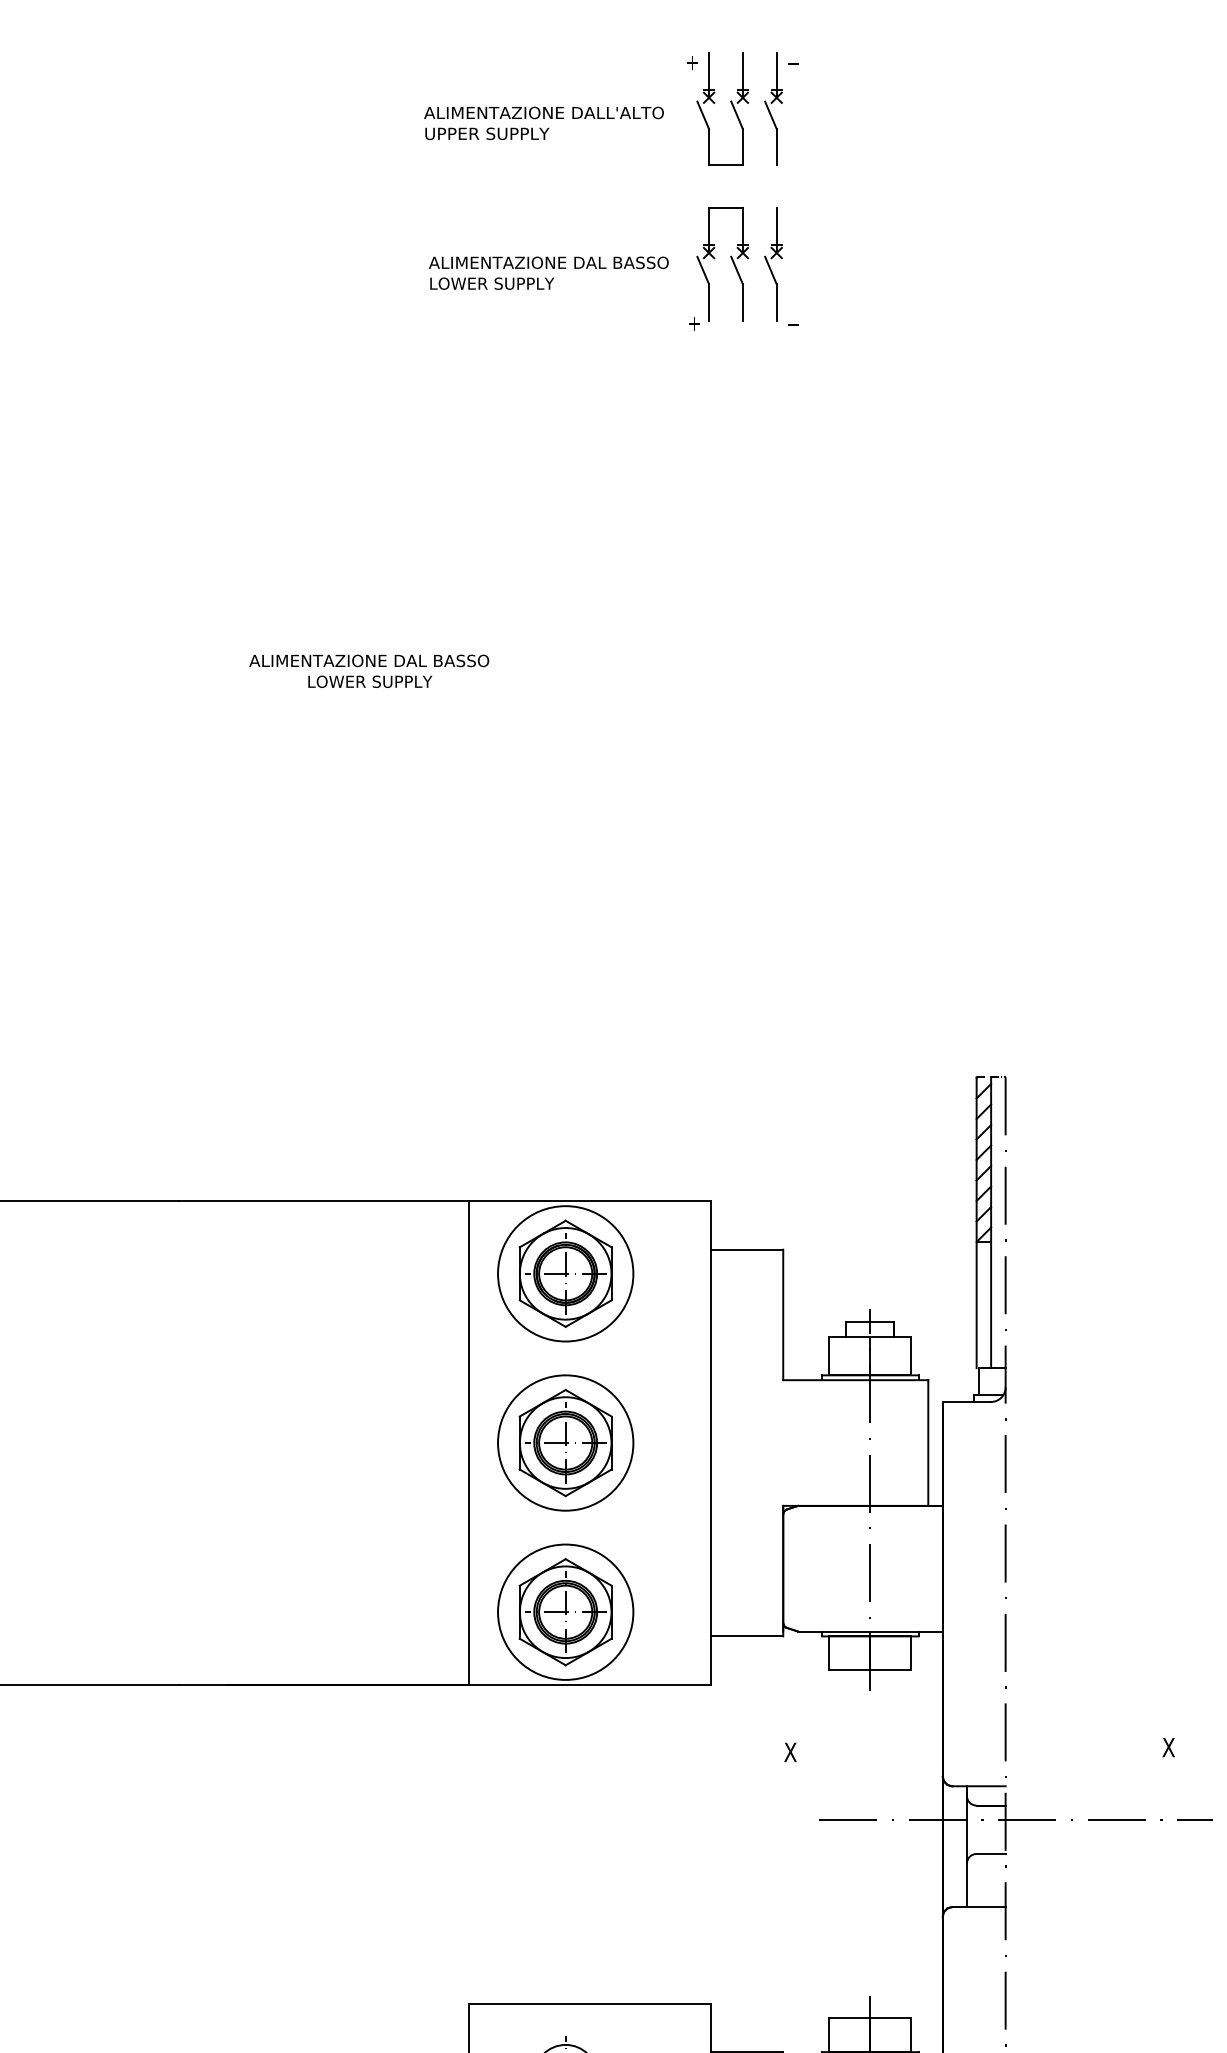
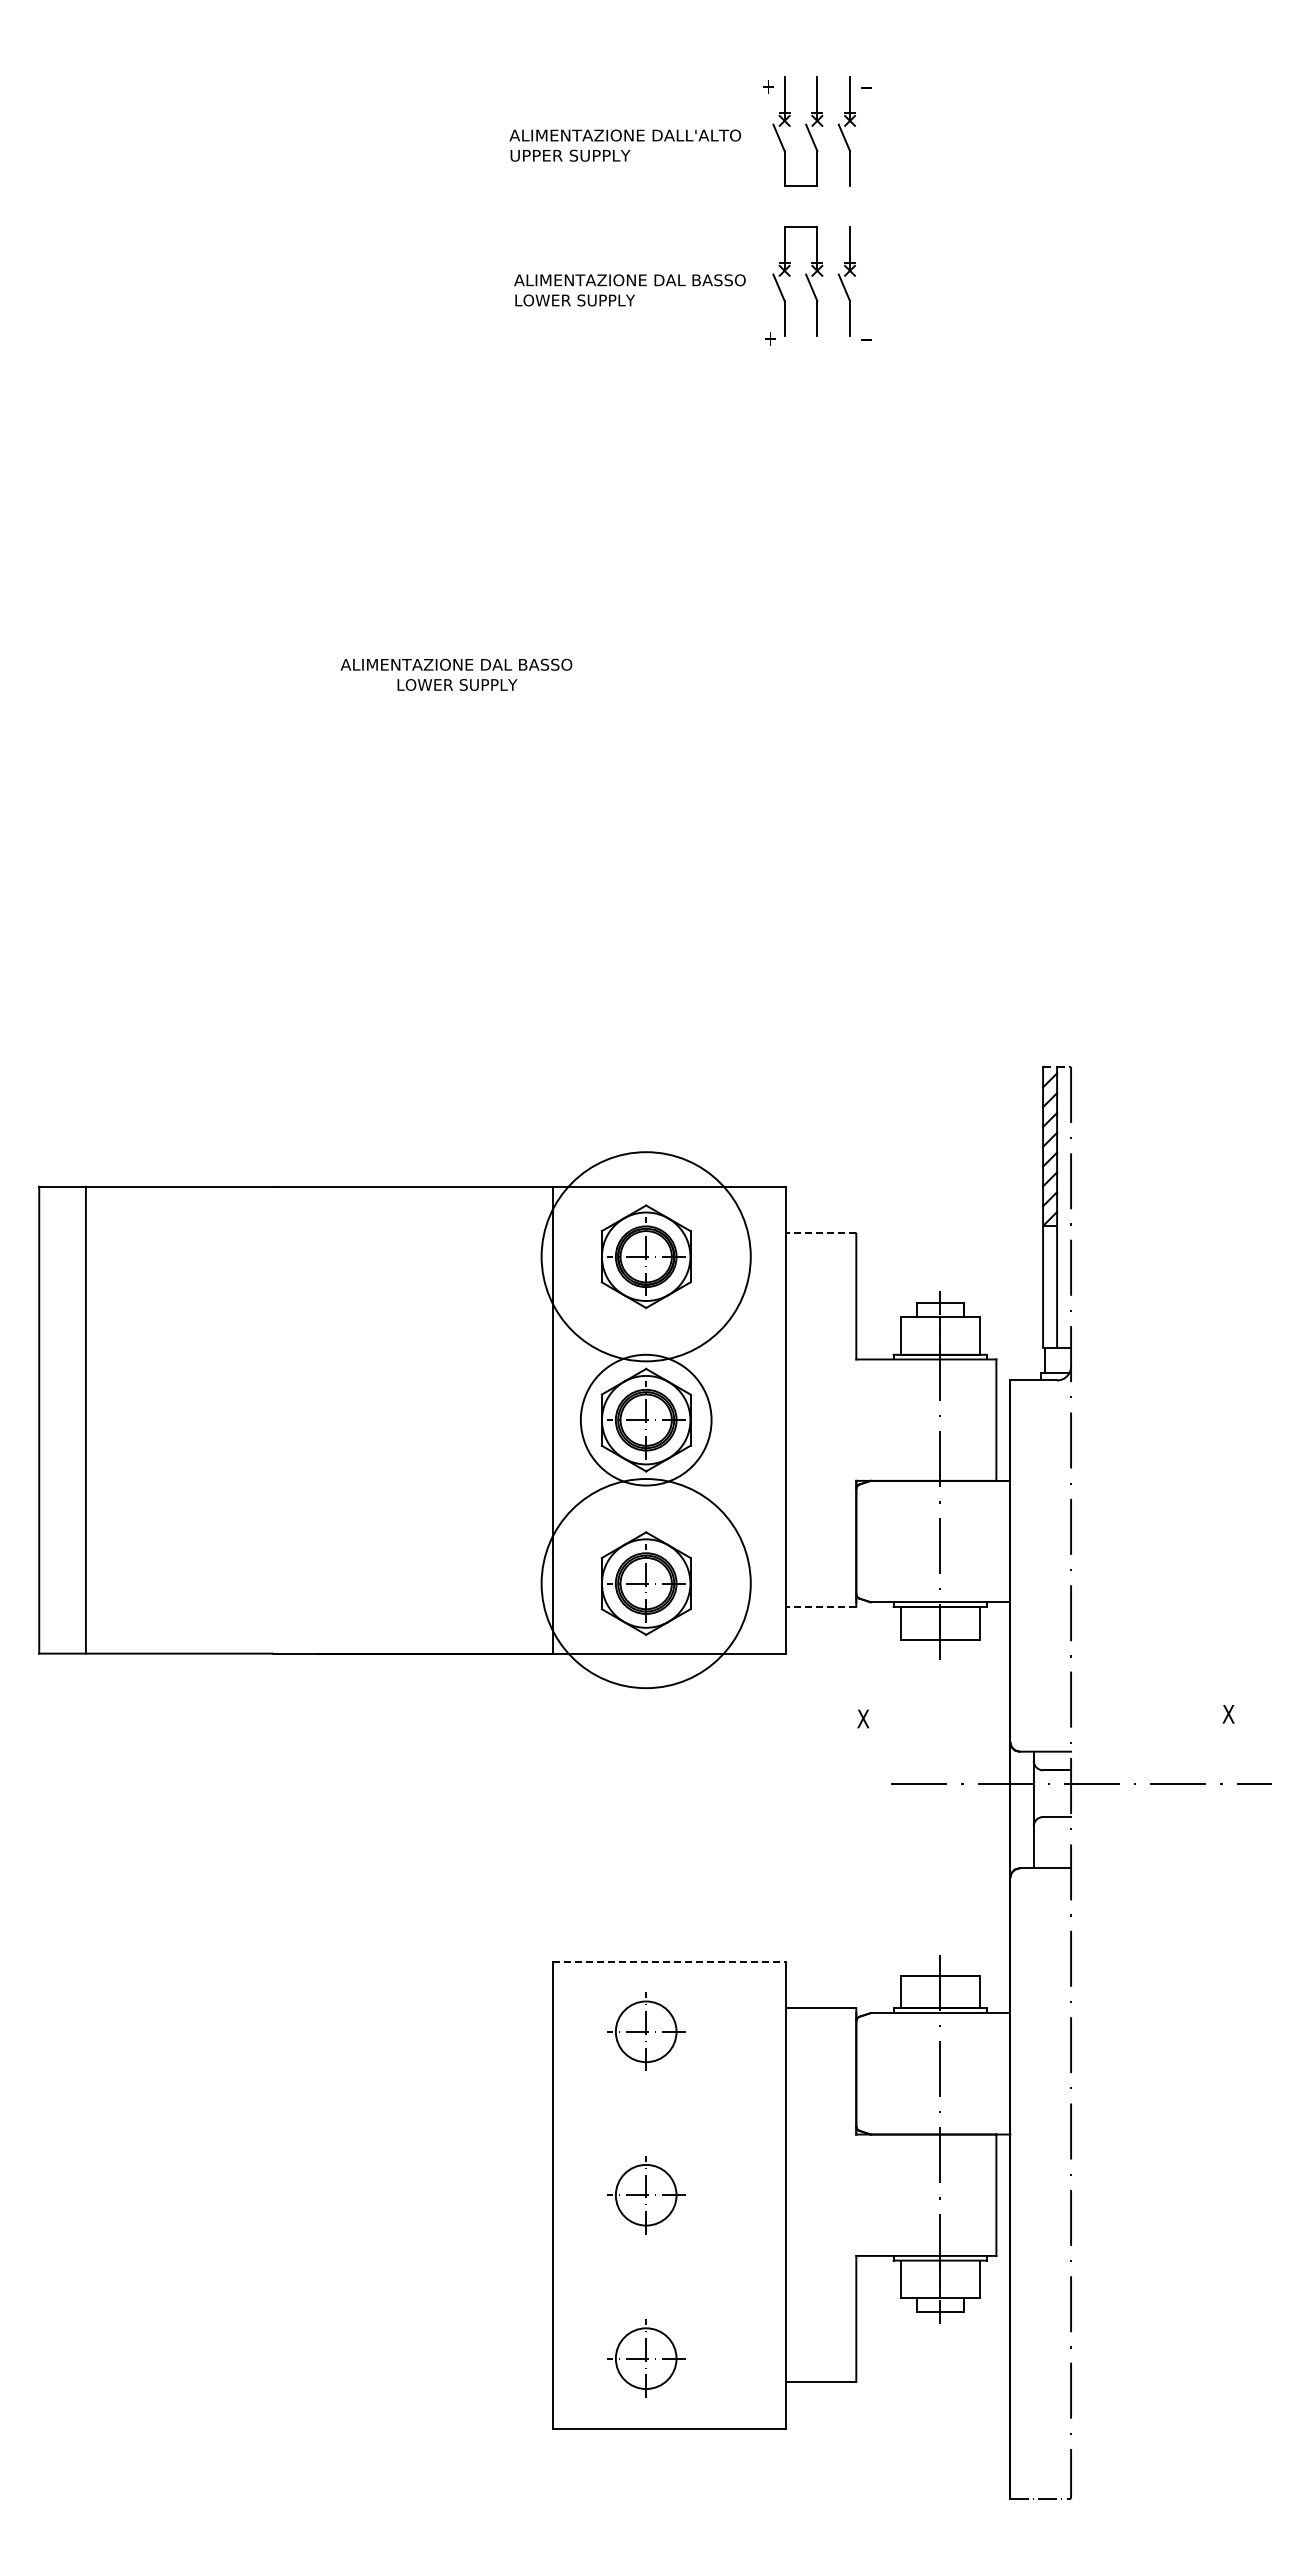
line: (746, 1249) -> (820, 1233), solid -> dashed
circle: (564, 1273) -> (645, 1256), size x1.6
circle: (564, 1612) -> (645, 1583), size x1.6
line: (746, 1635) -> (820, 1606), solid -> dashed
line: (589, 2003) -> (669, 1961), solid -> dashed

